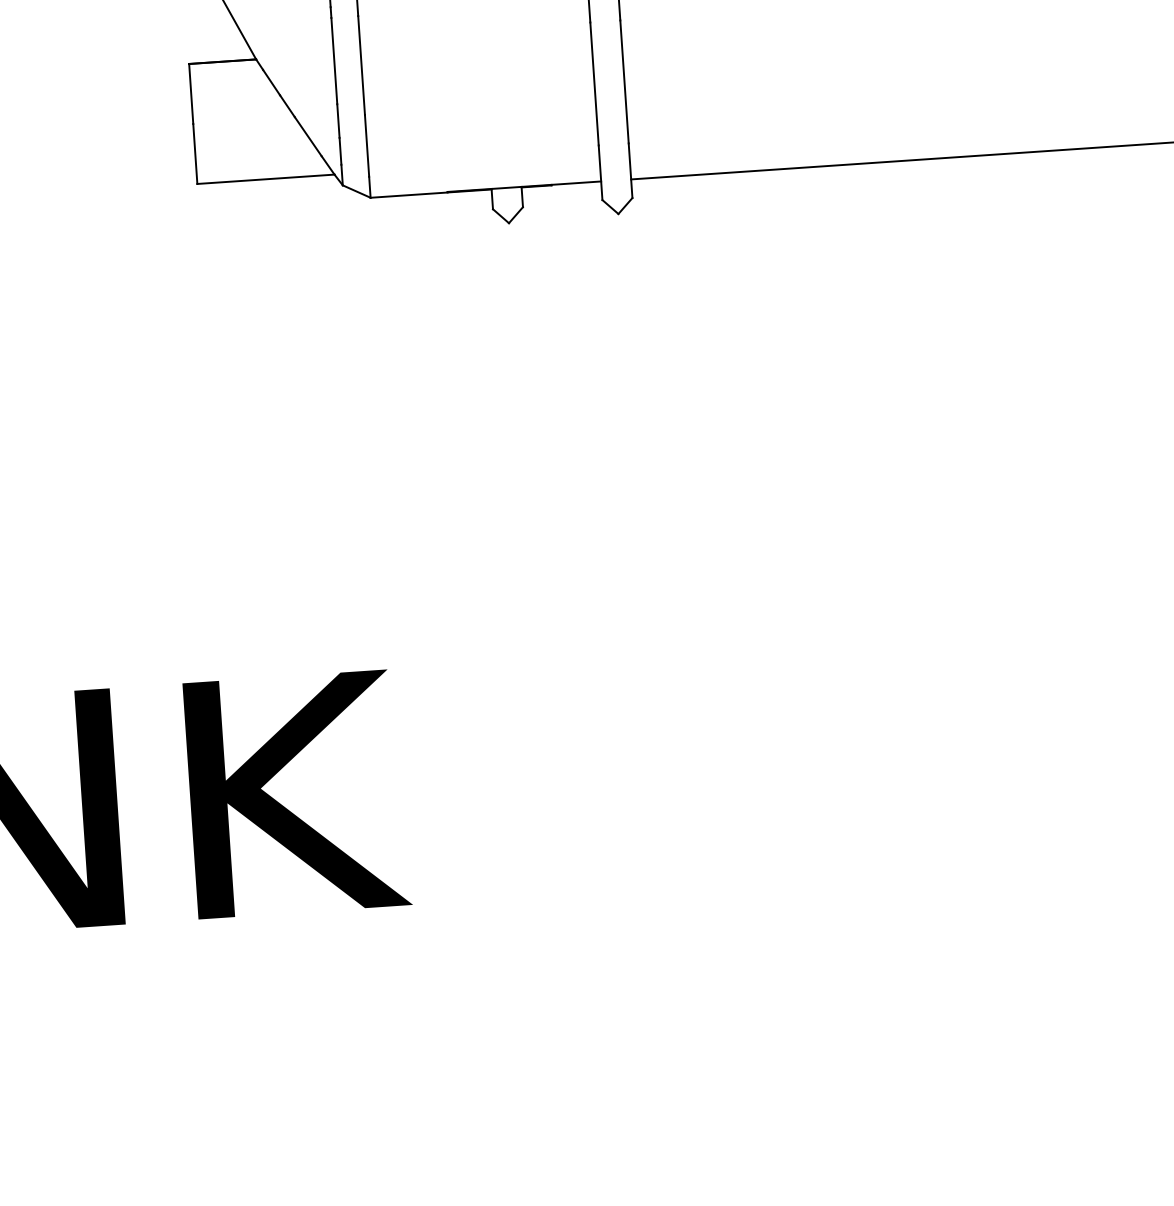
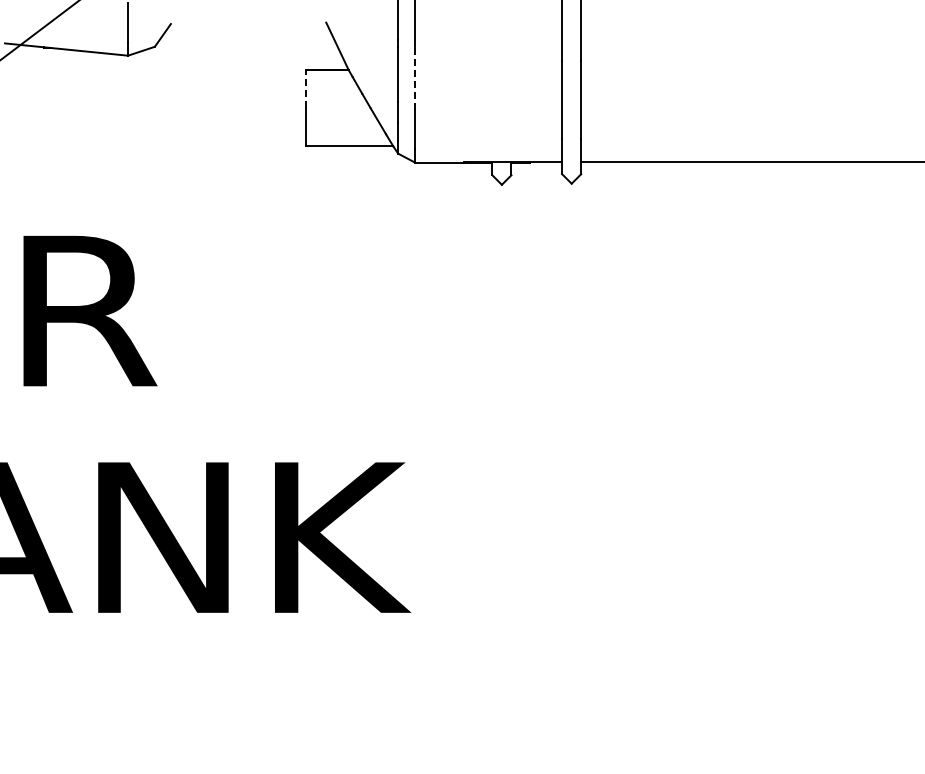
line: (361, 65) -> (415, 78), solid -> dashed
line: (191, 92) -> (306, 88), solid -> dashed

